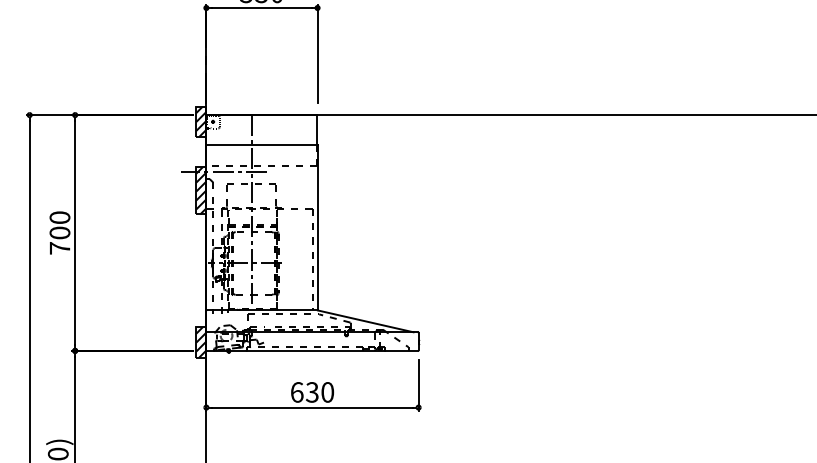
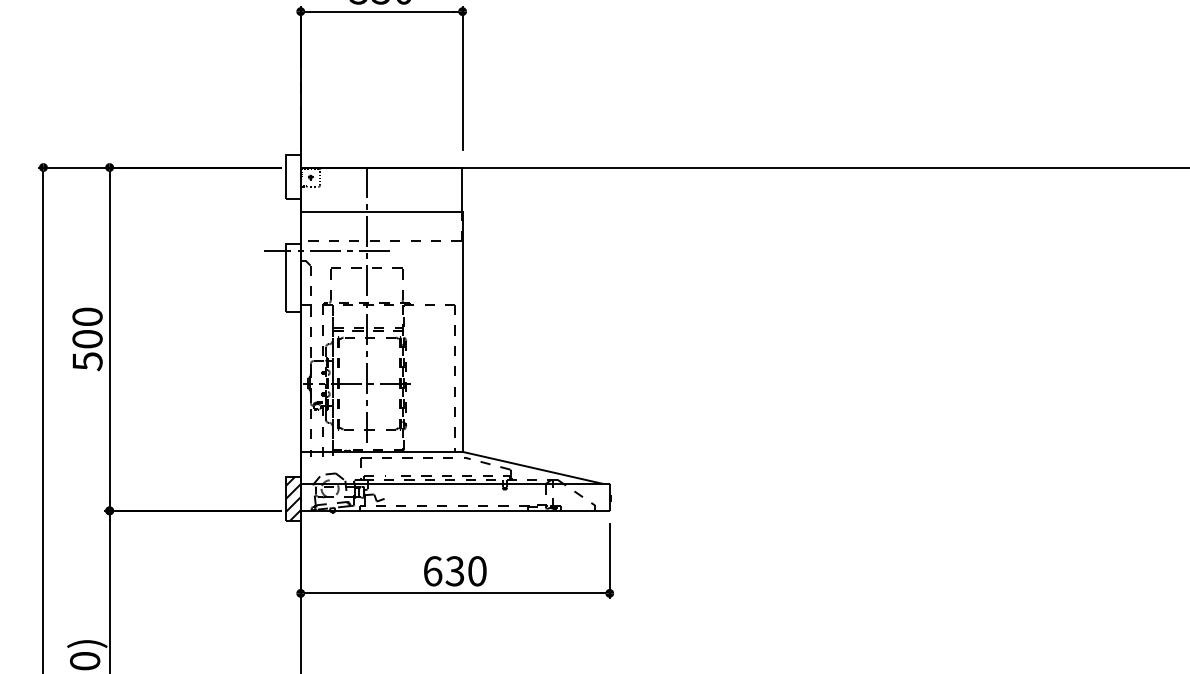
hatch: (201, 121) -> (293, 176), removed
hatch: (201, 190) -> (293, 277), removed
text: (60, 248) -> (88, 361), 700 -> 500

